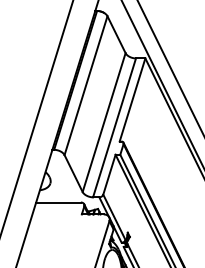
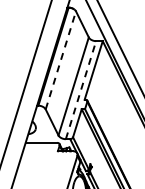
line: (86, 84) -> (61, 59), solid -> dashed
line: (115, 126) -> (81, 89), solid -> dashed

